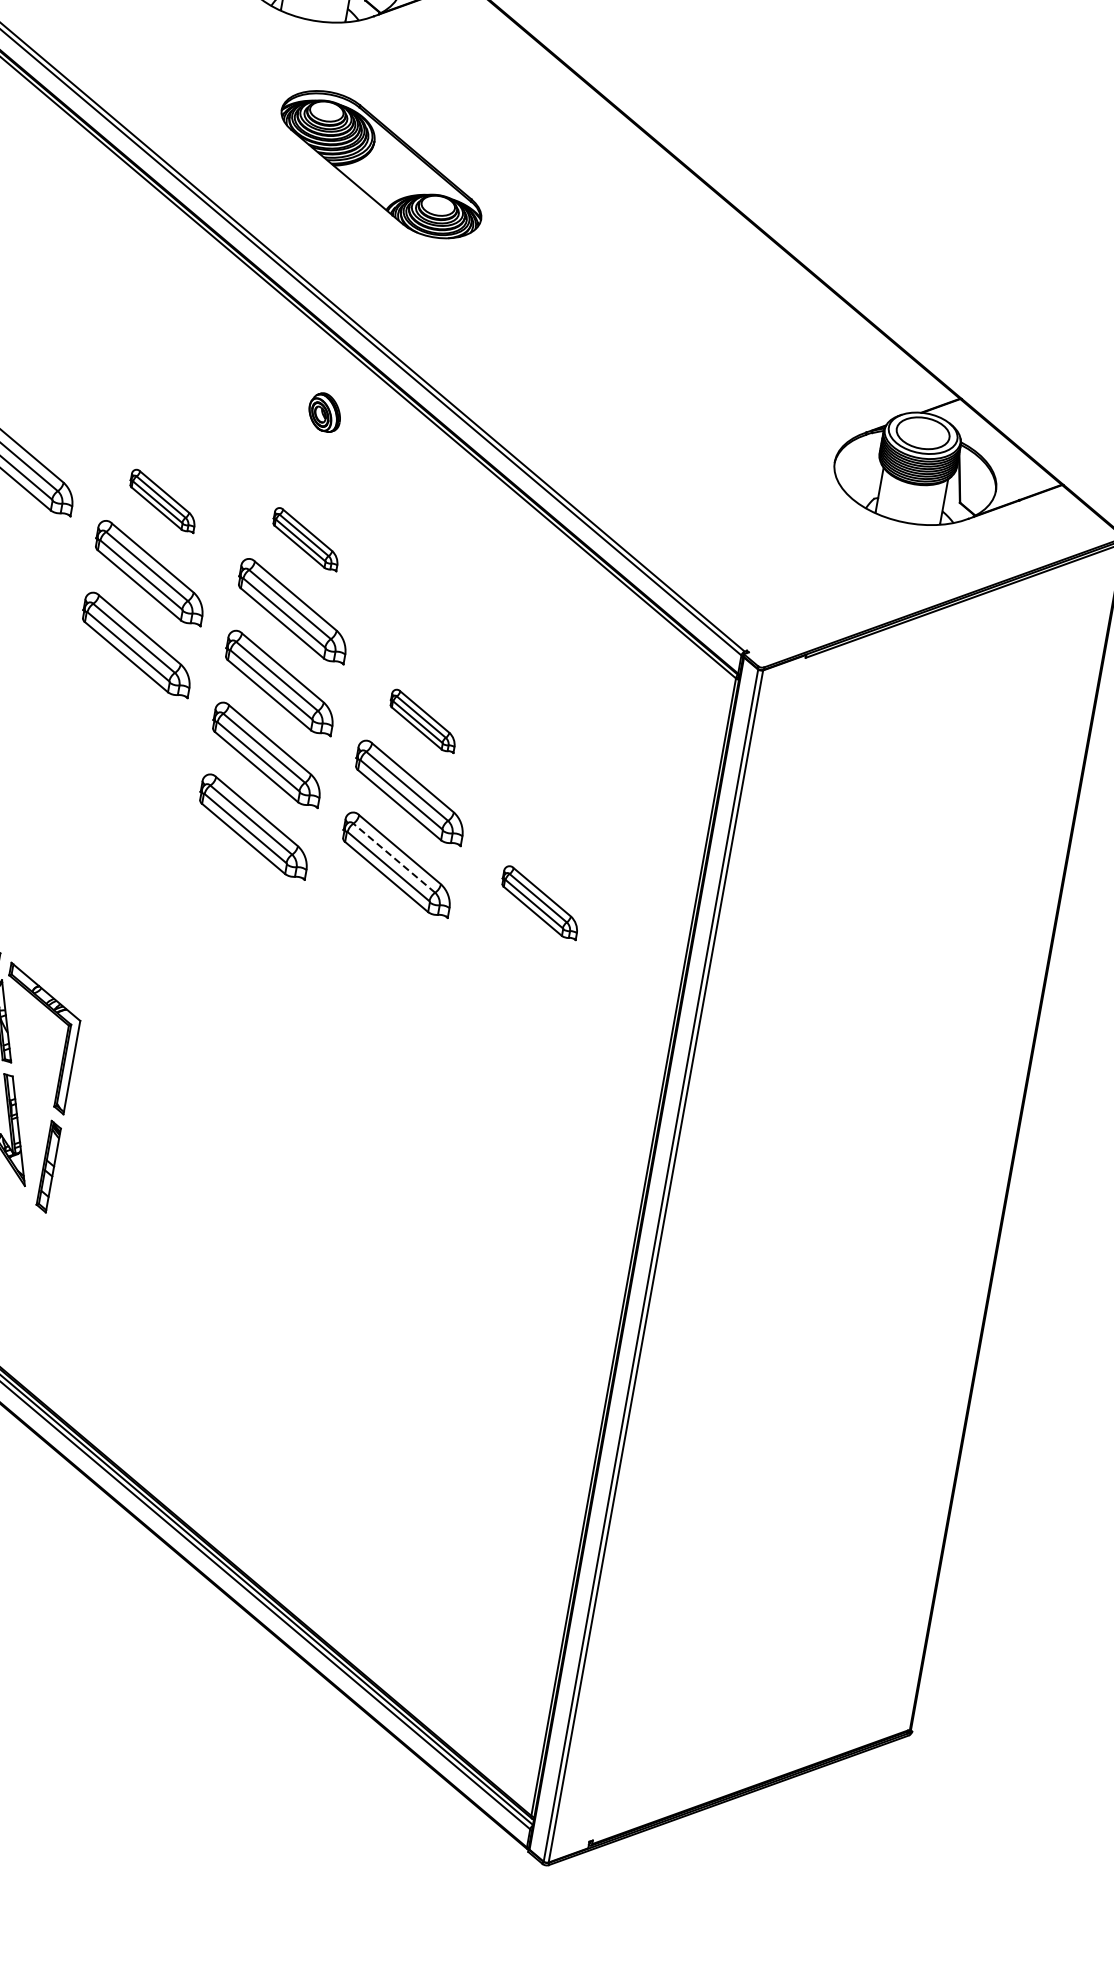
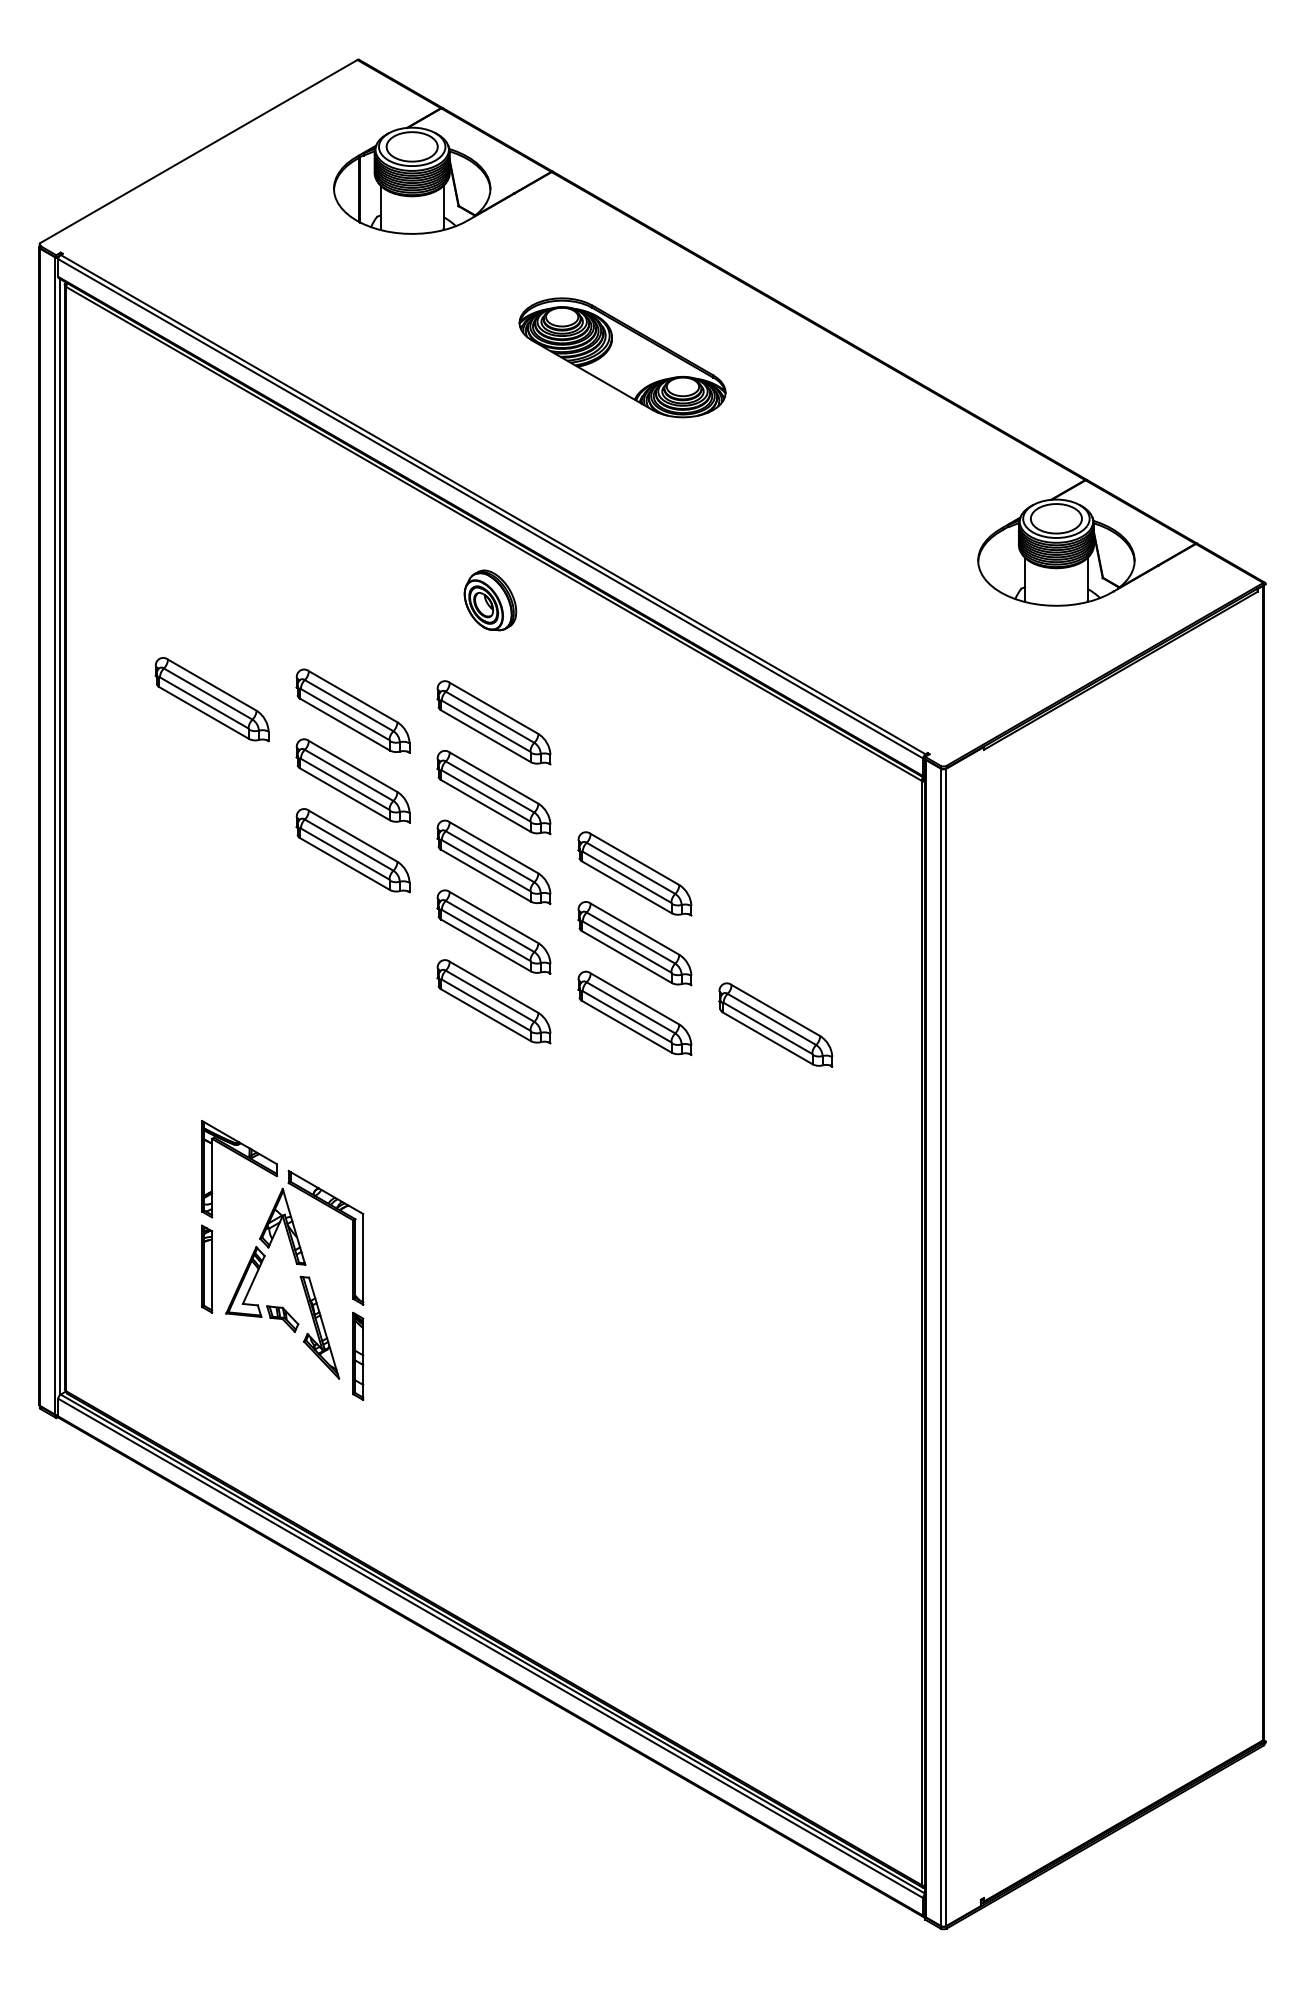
part: (381, 164) -> (622, 357), moved
part: (325, 412) -> (490, 600), size x1.67
part: (162, 500) -> (352, 710), size x1.67
part: (305, 538) -> (493, 722), size x1.67
part: (422, 720) -> (634, 873), size x1.67
line: (393, 857) -> (630, 1007), dashed -> solid
part: (540, 902) -> (775, 1024), size x1.43

